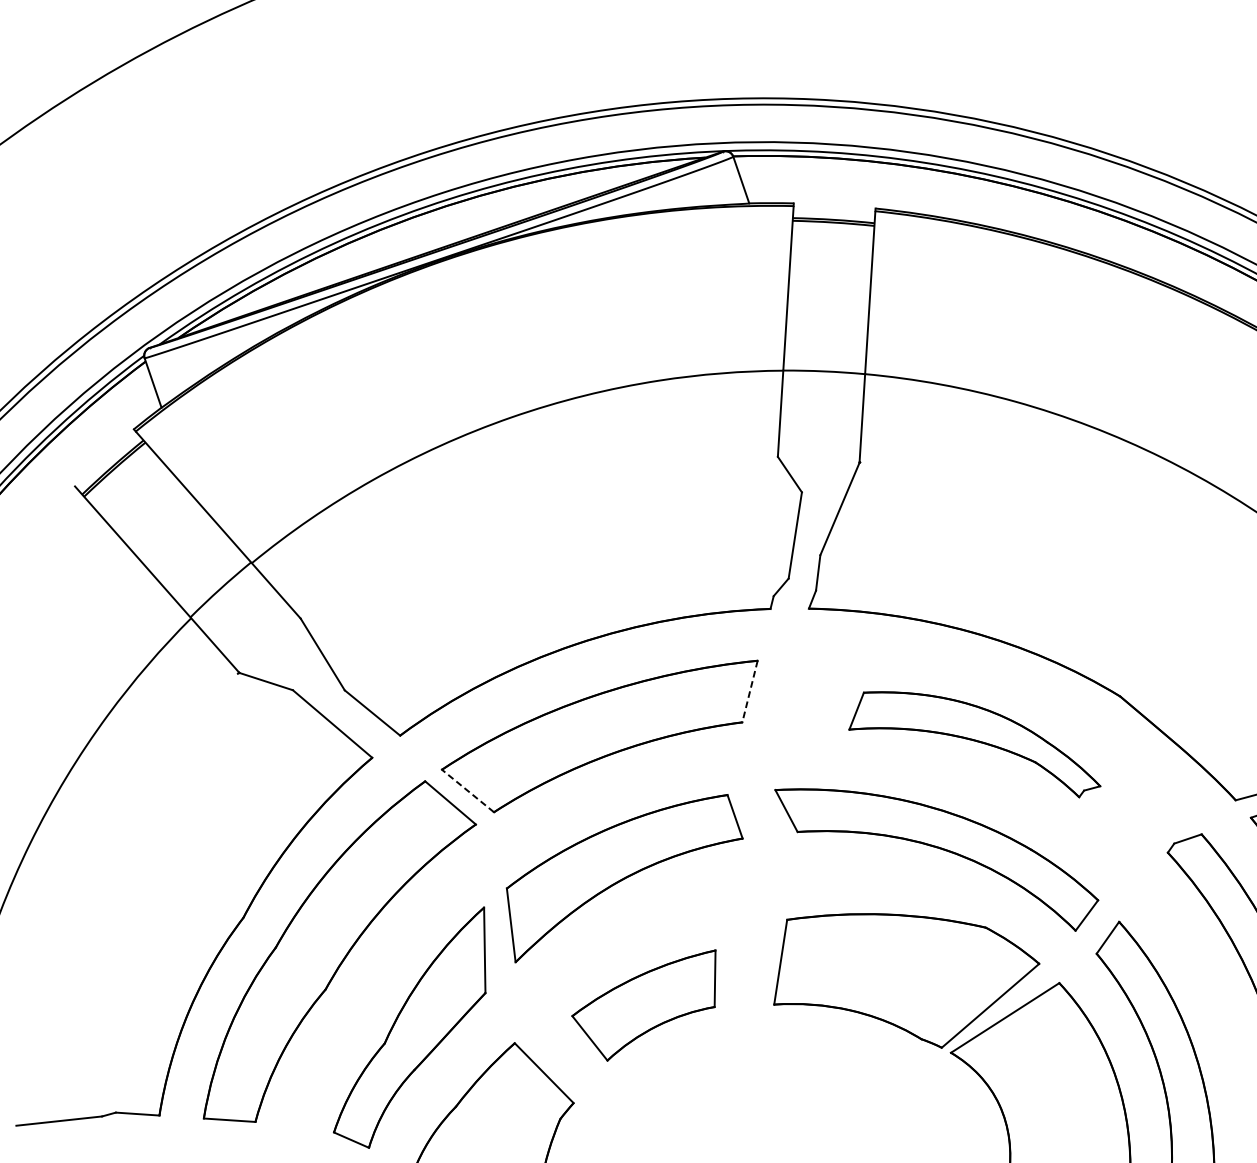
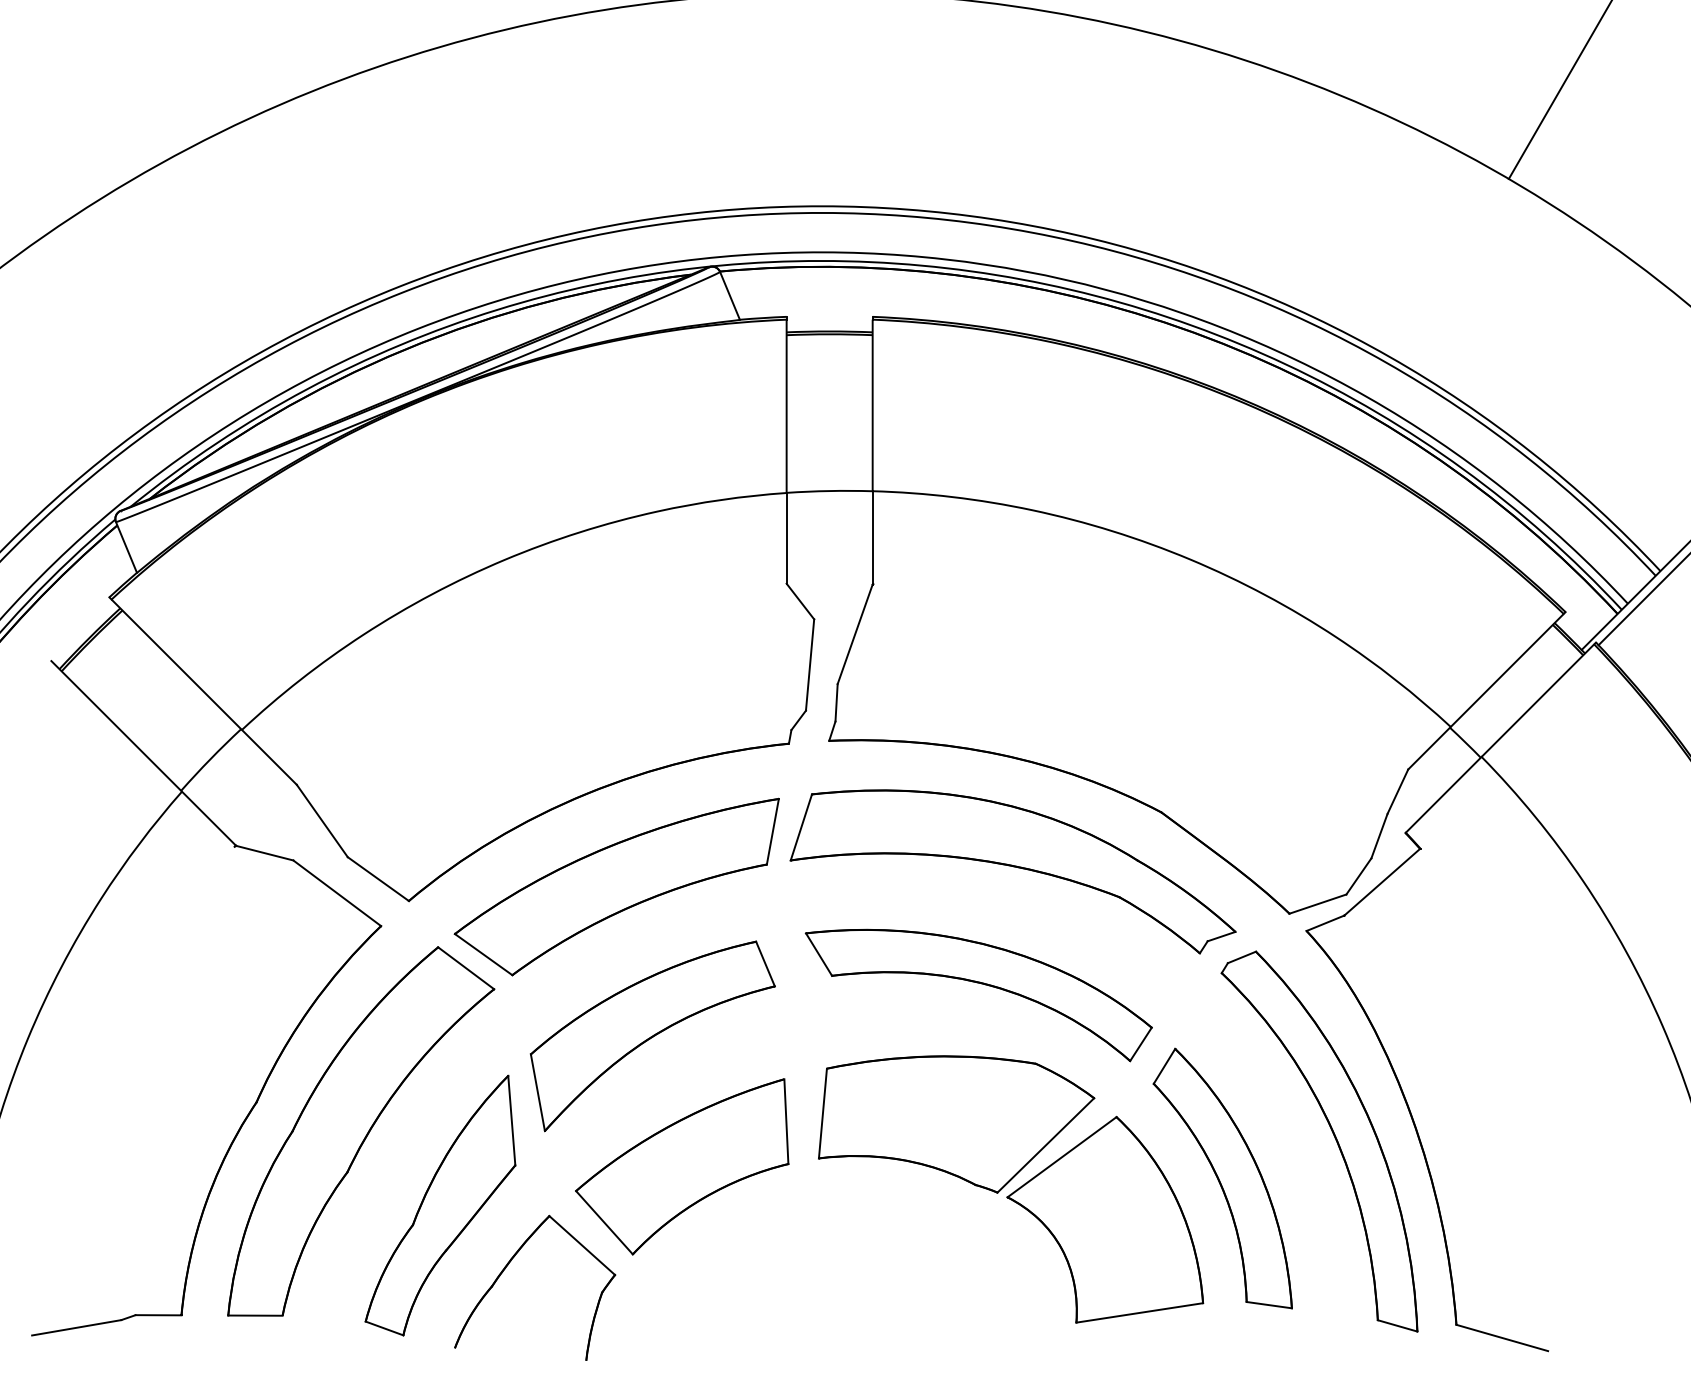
line: (749, 692) -> (772, 832), dashed -> solid
part: (975, 743) -> (1012, 871), size x1.67
line: (467, 790) -> (483, 954), dashed -> solid
part: (644, 1004) -> (682, 1166), size x1.43

